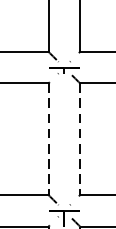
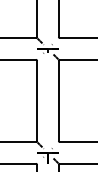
line: (48, 138) -> (36, 100), dashed -> solid
line: (80, 138) -> (59, 100), dashed -> solid

